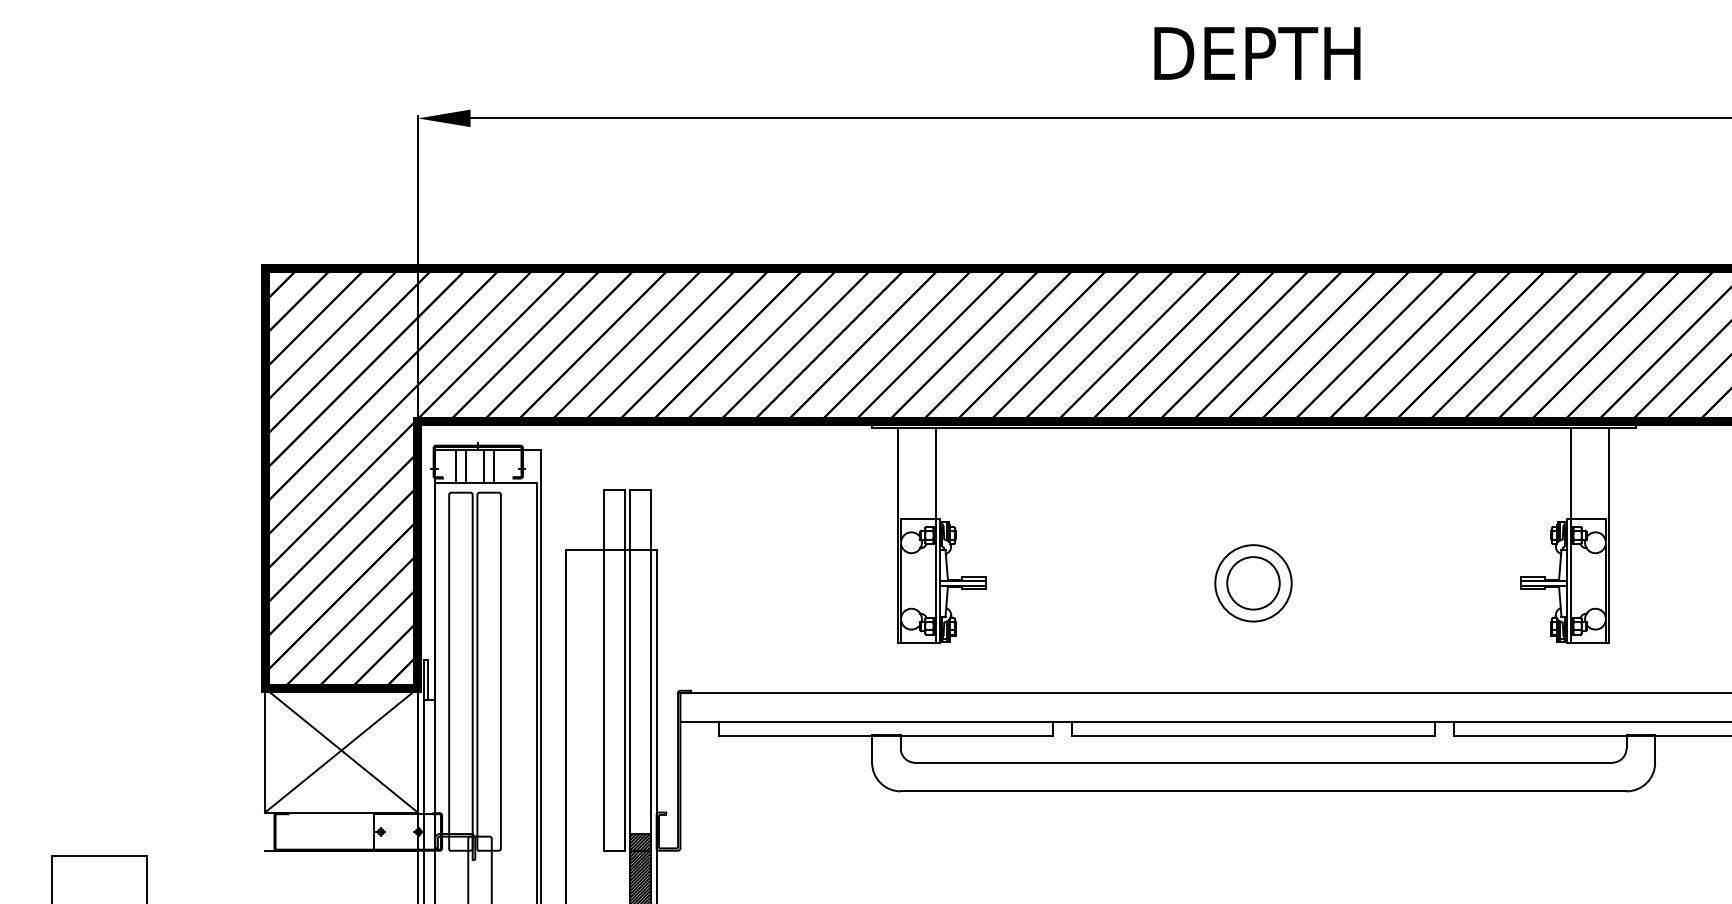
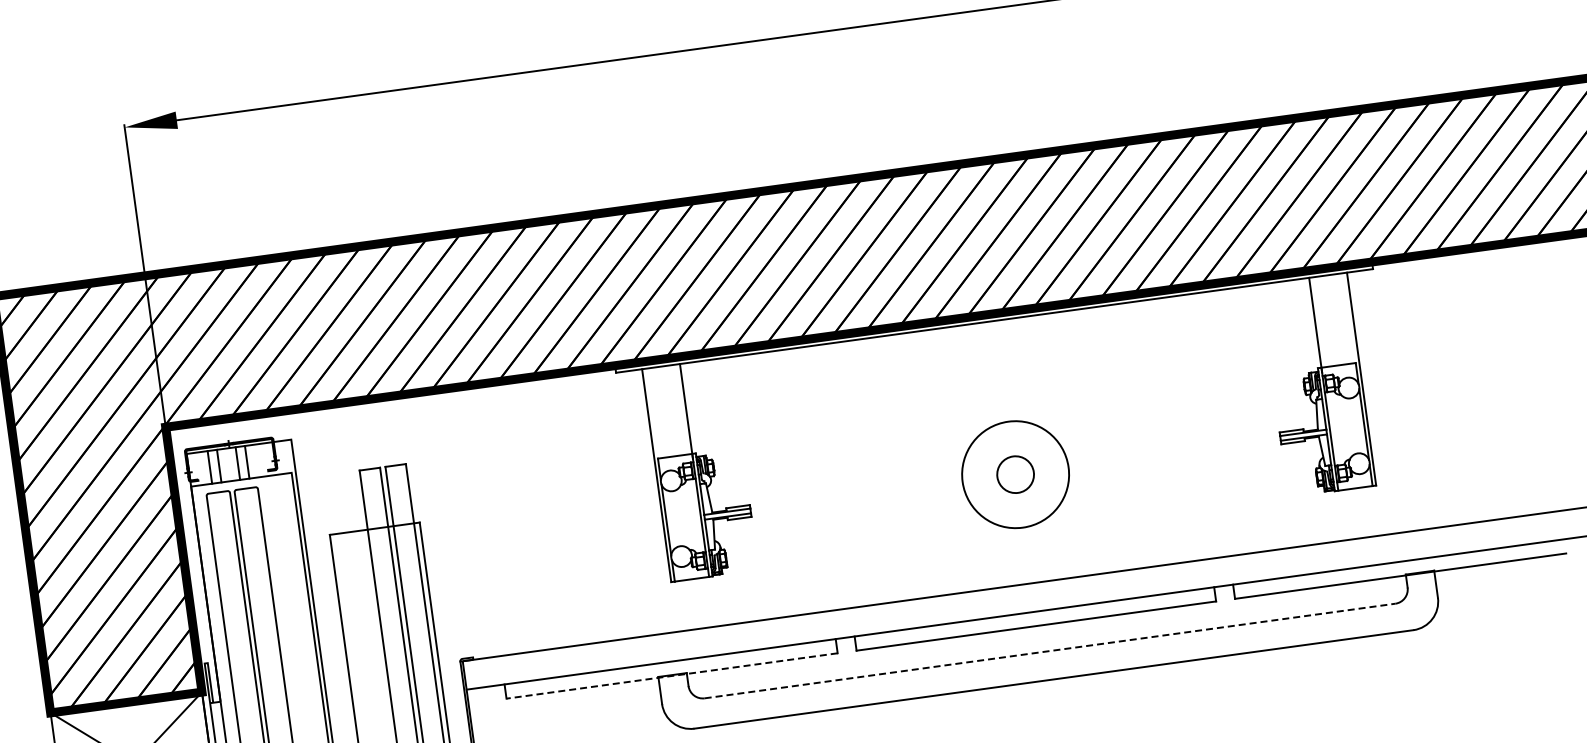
circle: (1253, 583) -> (1015, 474), size x0.7
circle: (1253, 583) -> (1015, 474), size x1.4
line: (885, 736) -> (671, 676), solid -> dashed
line: (1263, 762) -> (1049, 650), solid -> dashed

